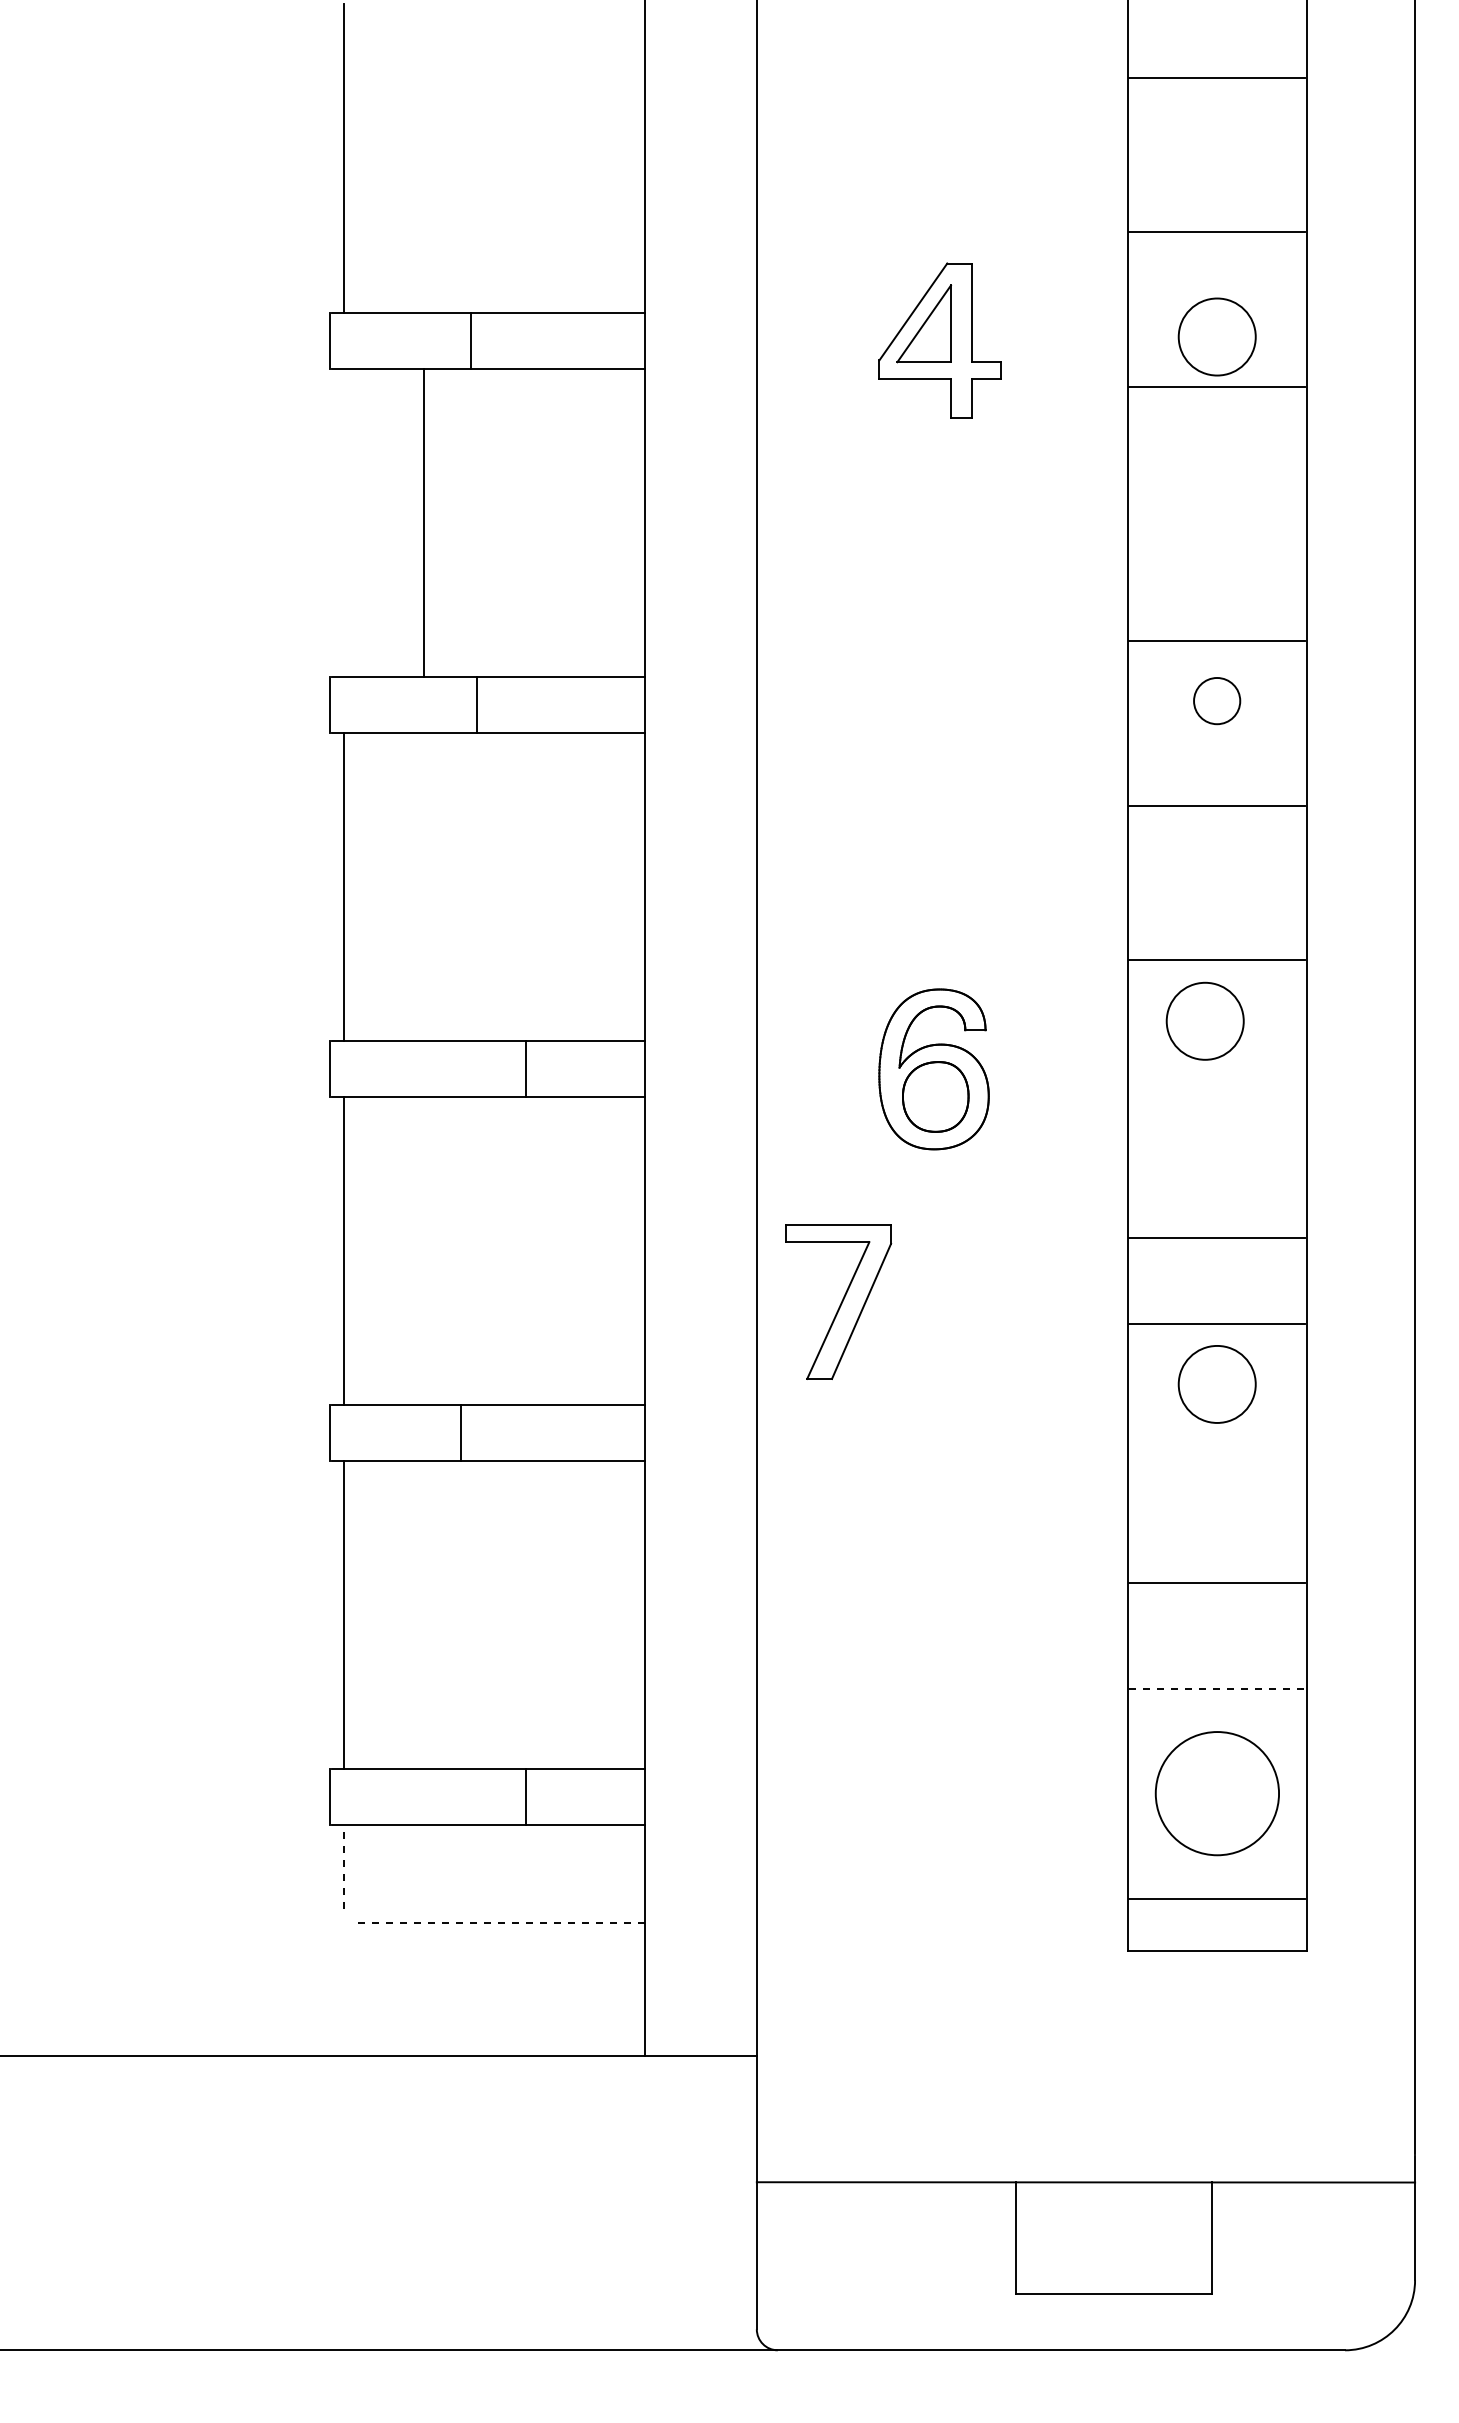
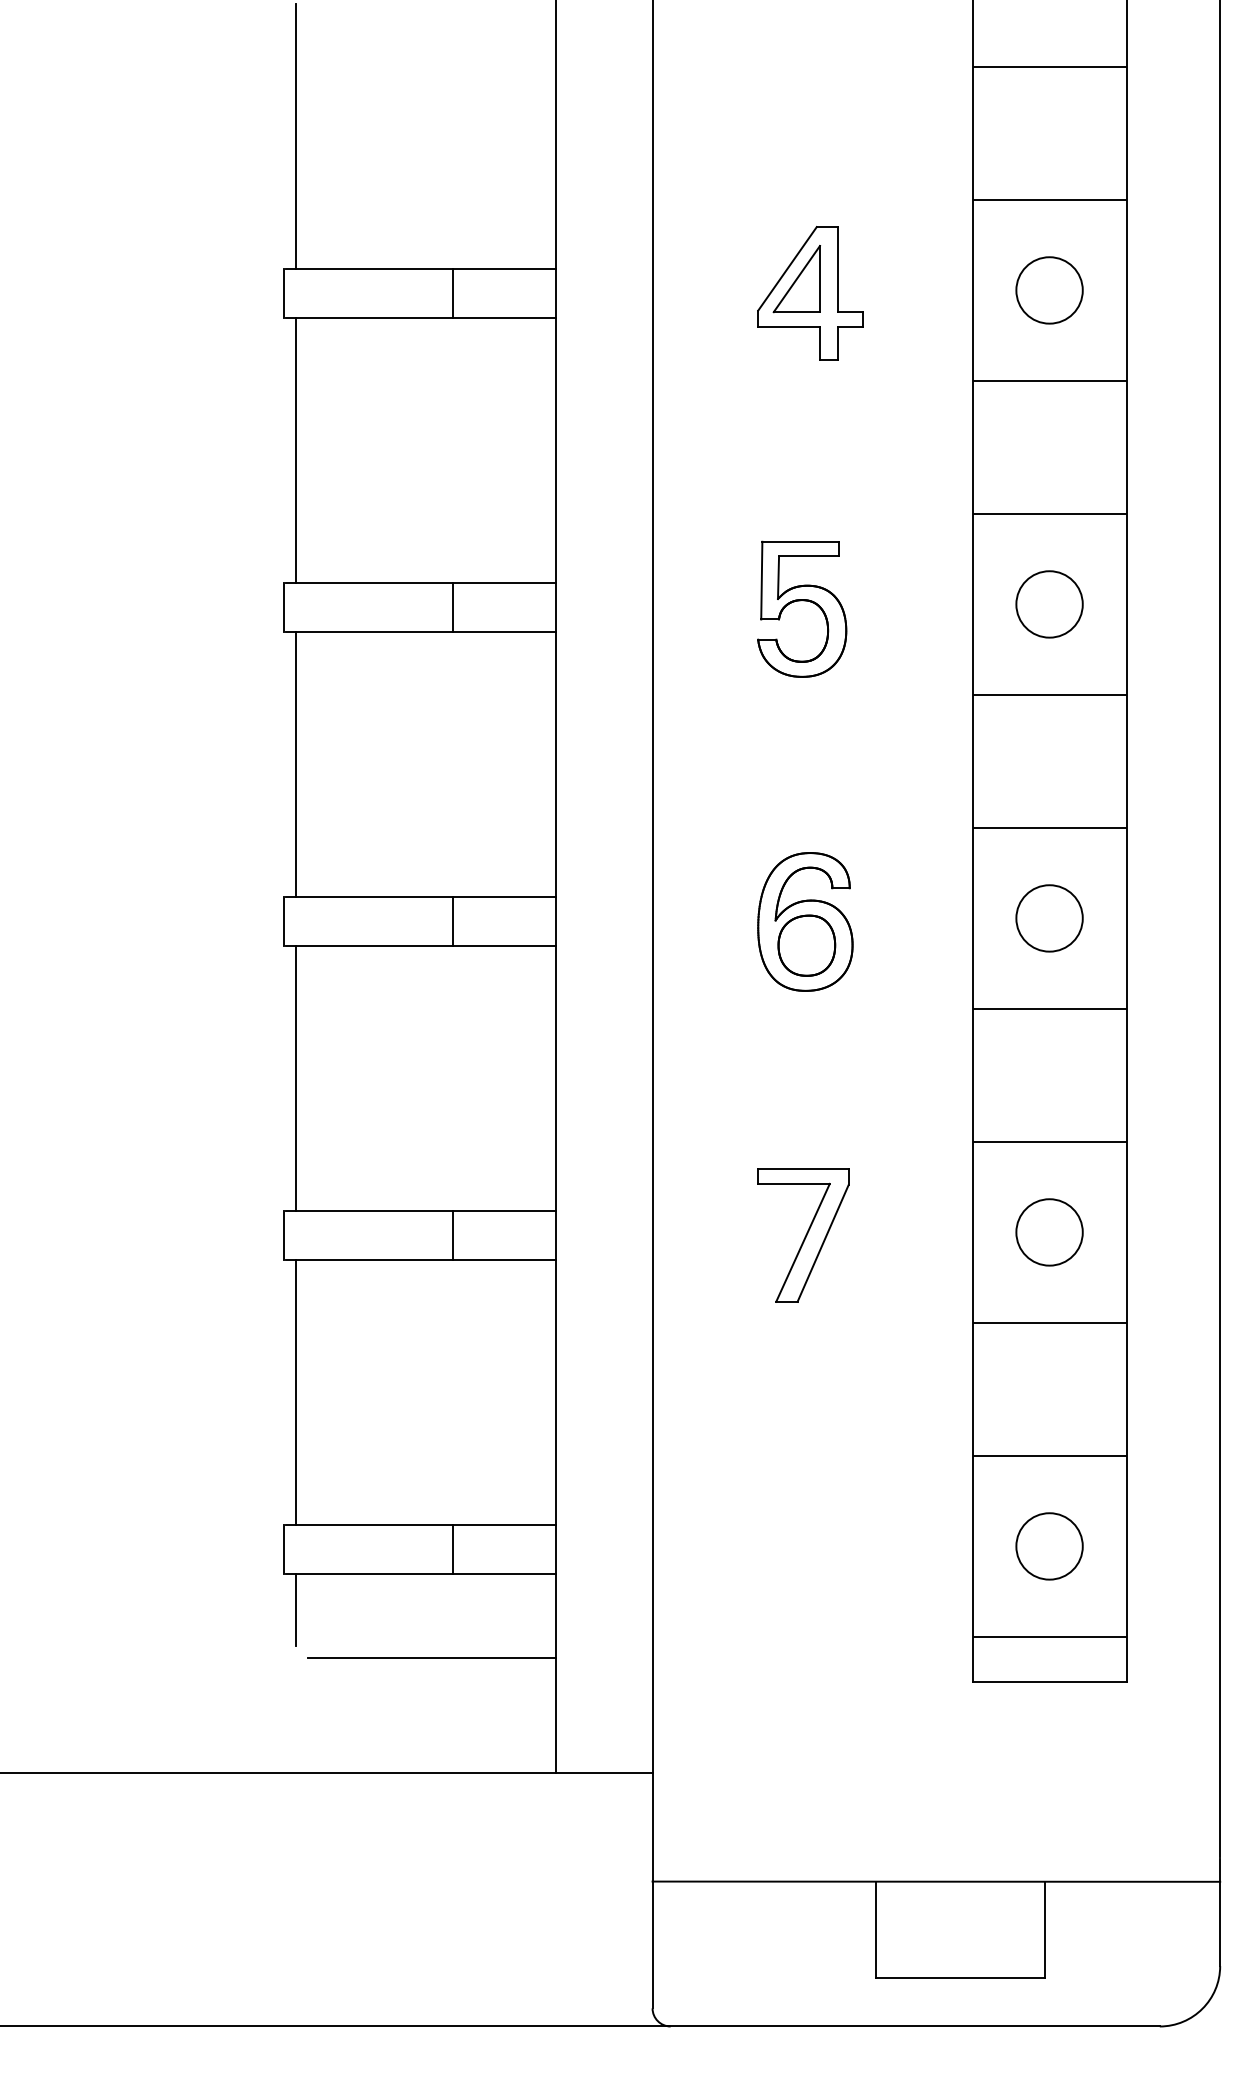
line: (470, 340) -> (453, 293), moved
line: (1217, 387) -> (1049, 381), moved
line: (423, 522) -> (296, 450), moved
line: (1217, 641) -> (1049, 514), moved
part: (930, 697) -> (802, 601), added
circle: (1216, 700) -> (1048, 603), size x1.67
line: (476, 704) -> (453, 607), moved
circle: (1204, 1020) -> (1048, 917), moved
line: (1217, 1238) -> (1049, 1009), moved
part: (838, 1301) -> (803, 1235), moved
circle: (1216, 1384) -> (1048, 1232), moved
line: (460, 1432) -> (453, 1235), moved
line: (1217, 1583) -> (1049, 1323), moved
line: (1217, 1688) -> (1049, 1455), dashed -> solid
circle: (1216, 1793) -> (1048, 1546), size x0.62
line: (343, 1866) -> (296, 1609), dashed -> solid
line: (501, 1923) -> (432, 1658), dashed -> solid

